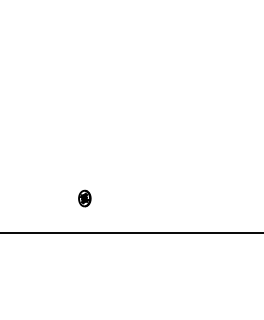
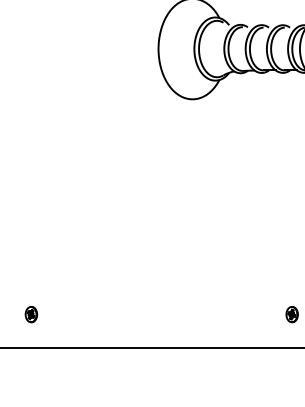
part: (83, 198) -> (30, 314), moved

